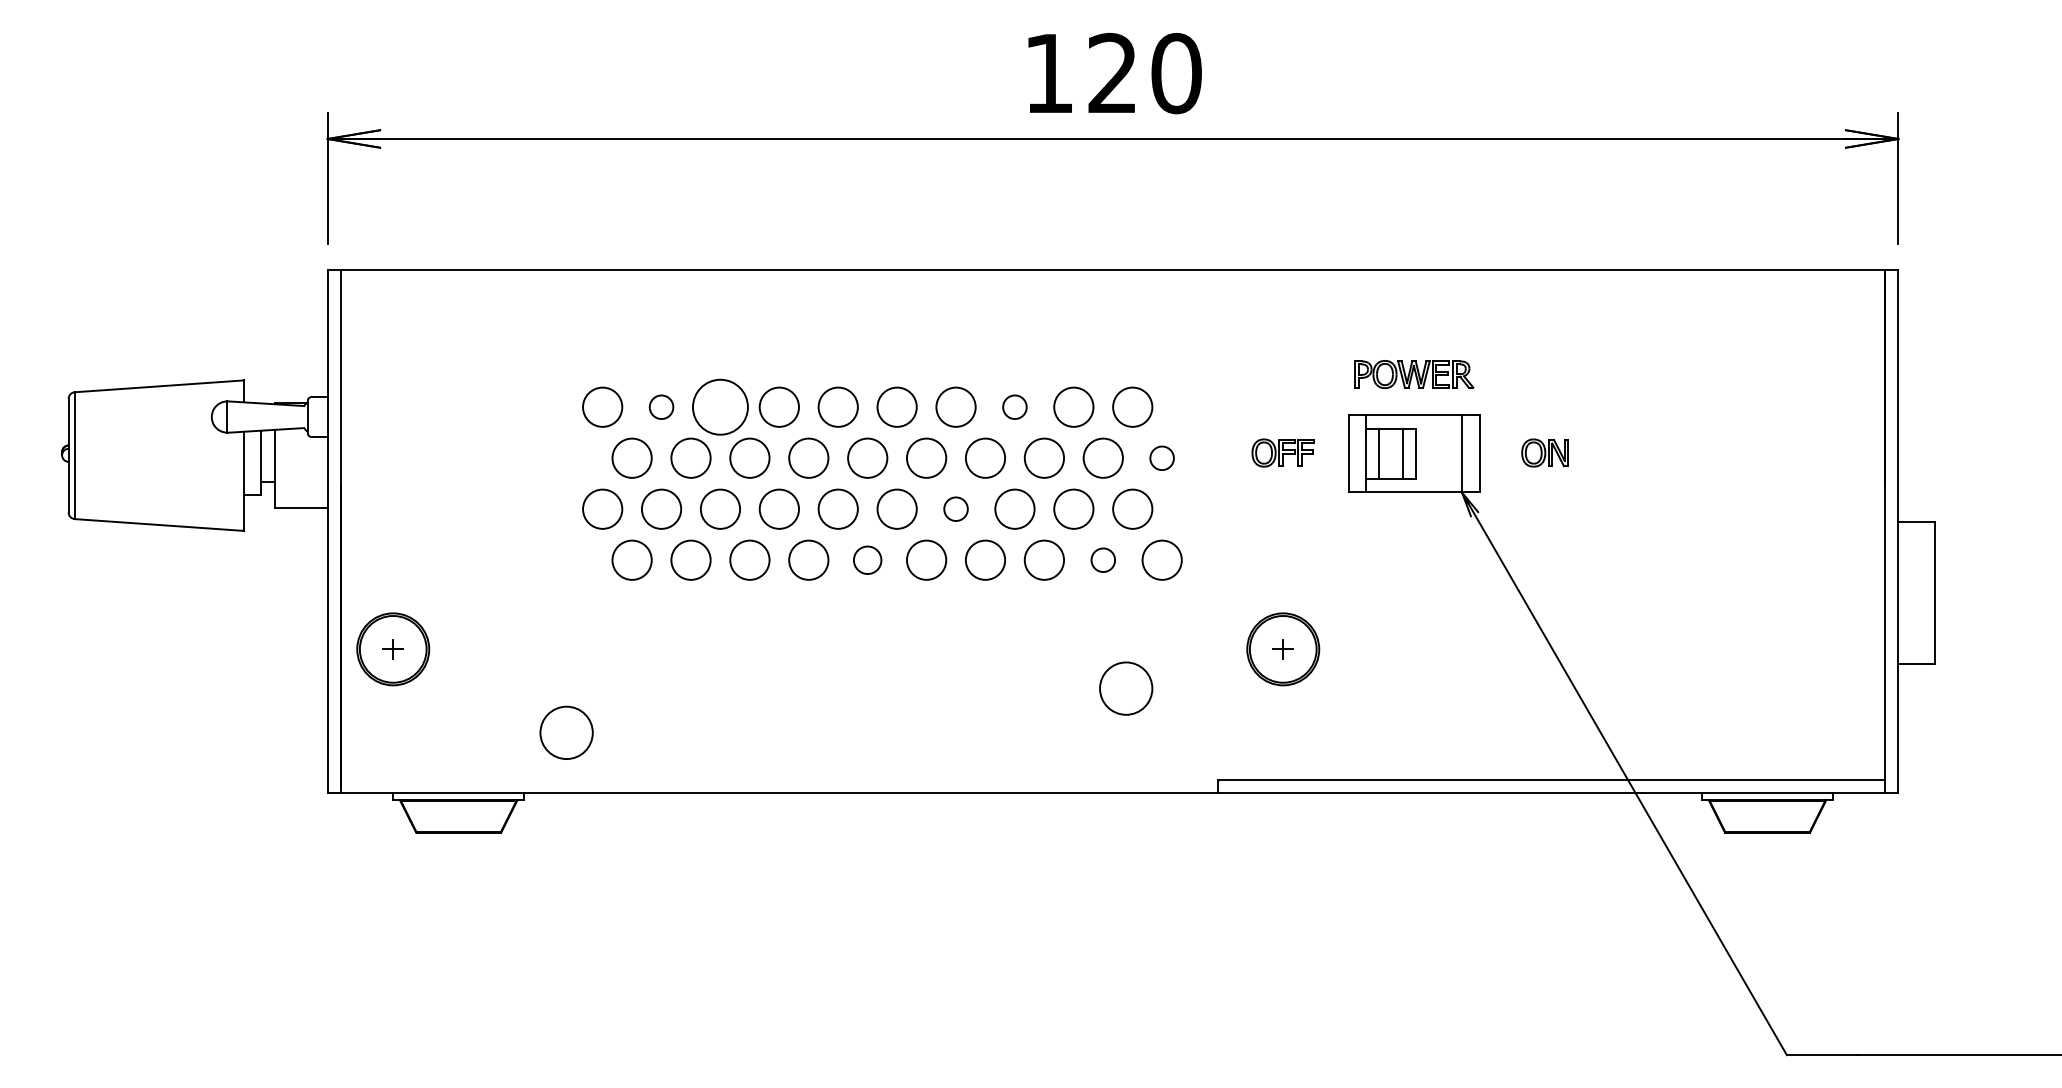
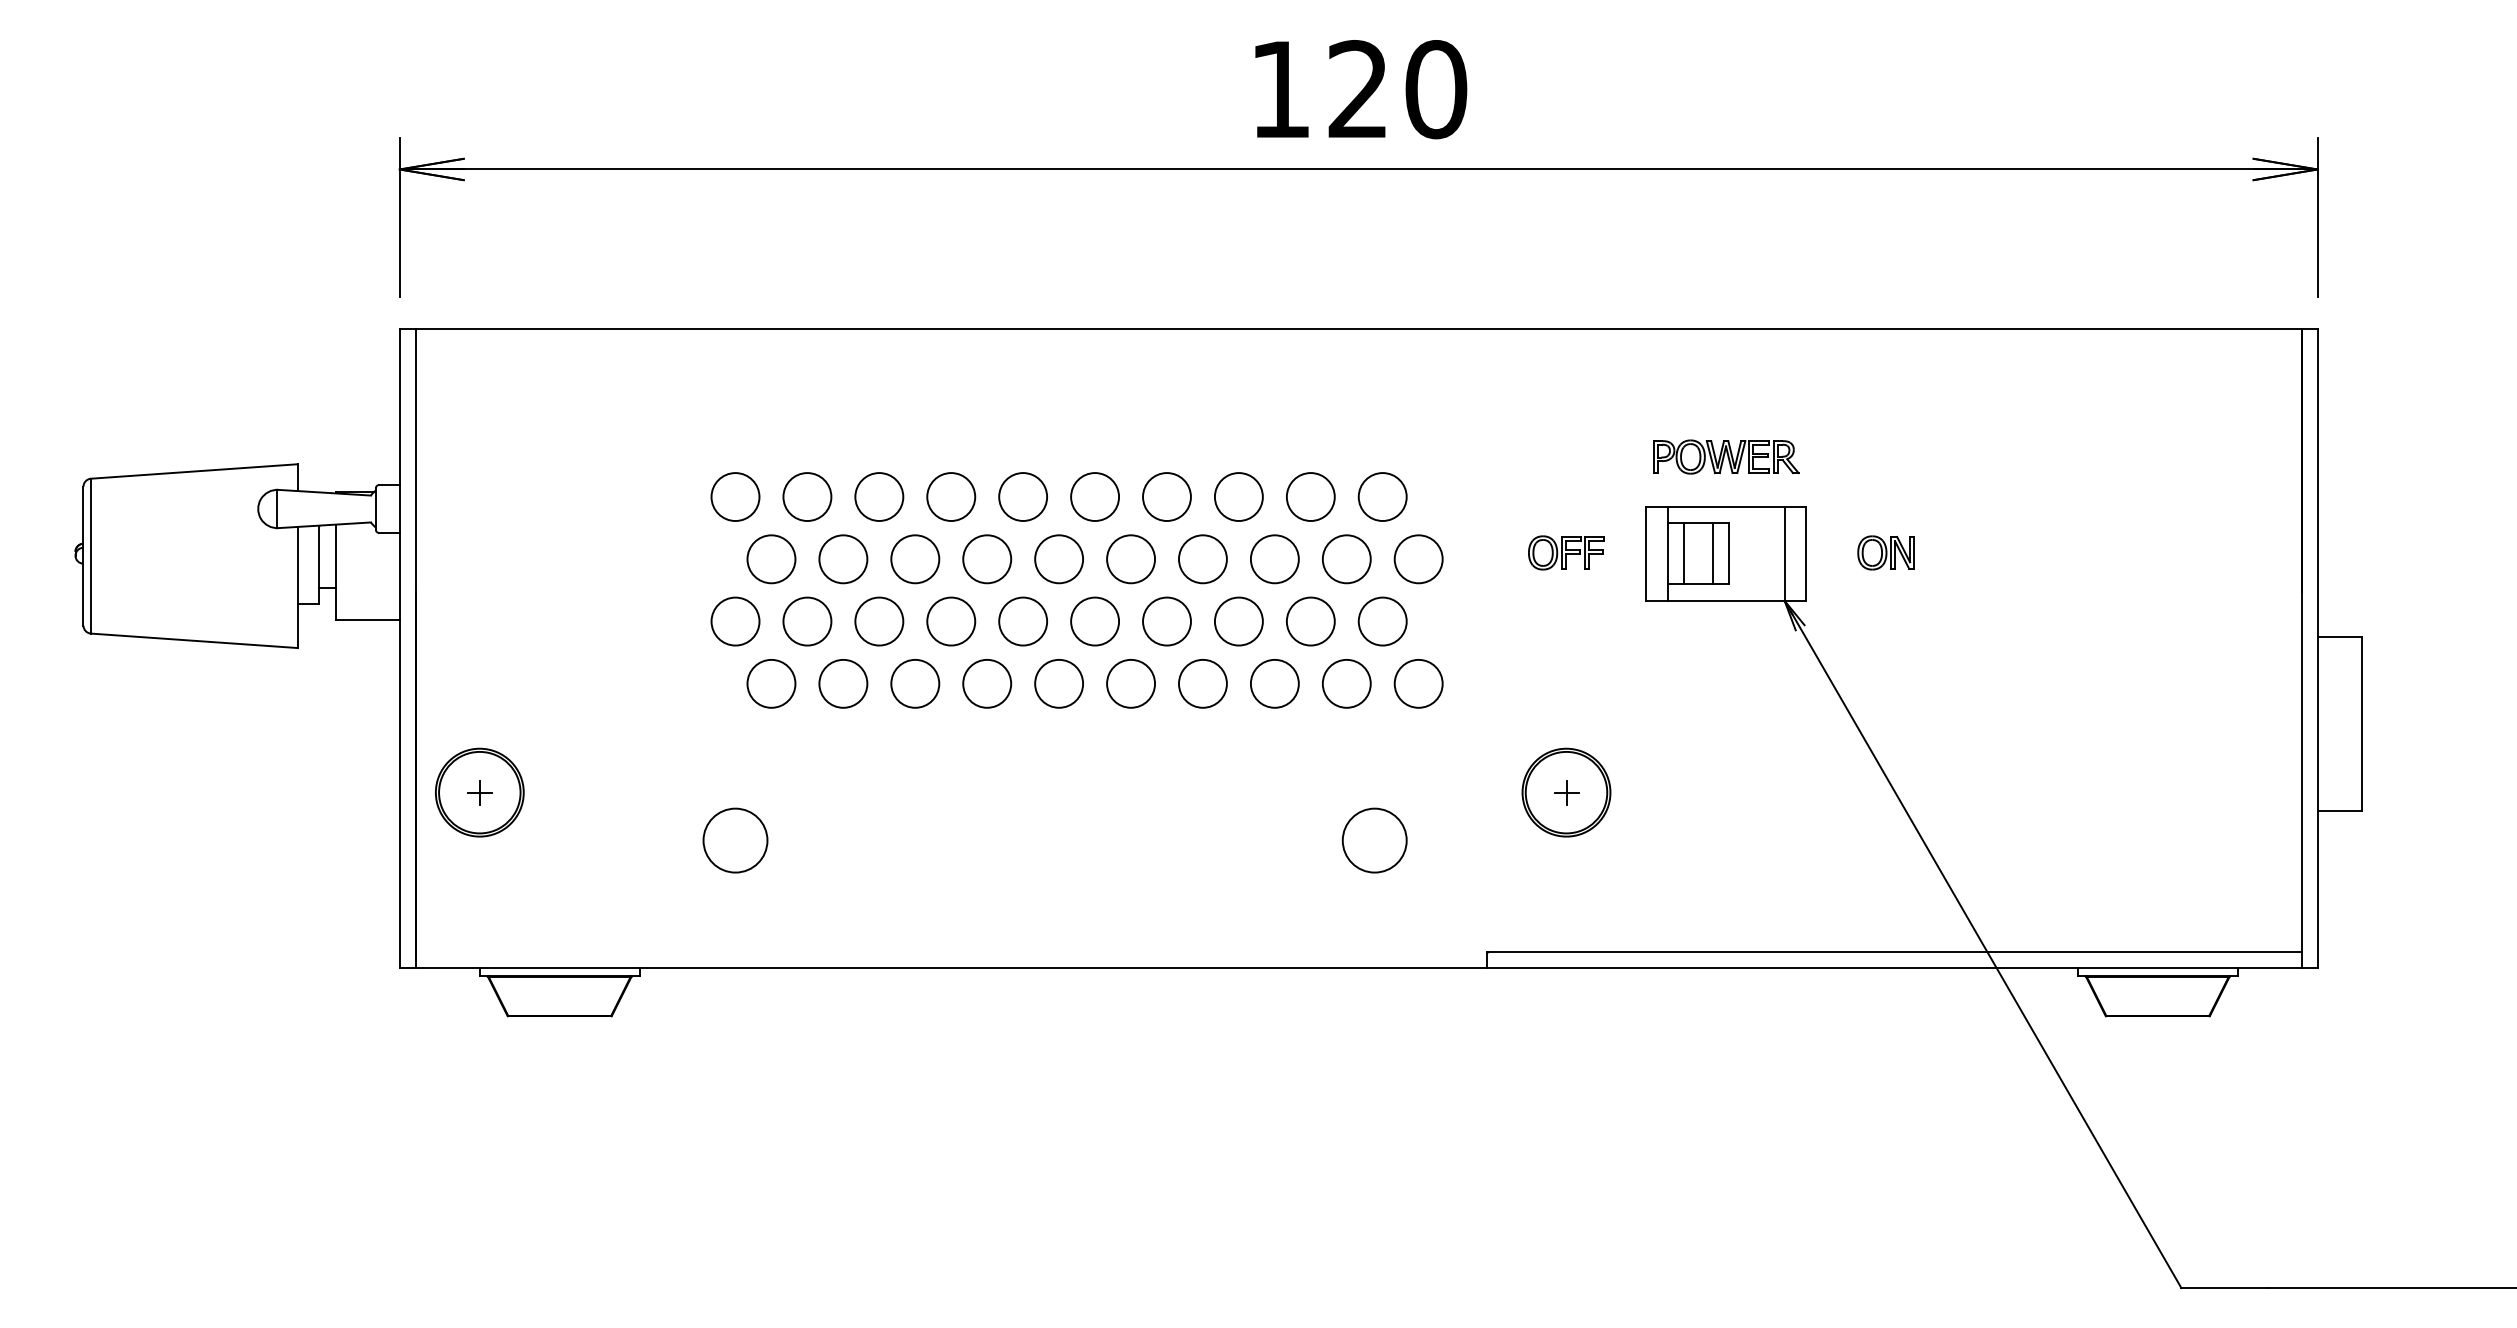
circle: (720, 406) -> (879, 496), size x0.71
circle: (1014, 406) -> (1238, 496), size x1.67
circle: (661, 407) -> (807, 497), size x1.67
circle: (1162, 458) -> (1418, 559), size x1.67
circle: (955, 509) -> (1166, 621), size x1.67
circle: (867, 559) -> (1058, 683), size x1.43
circle: (1103, 559) -> (1346, 683), size x1.67
circle: (566, 732) -> (735, 840), moved

